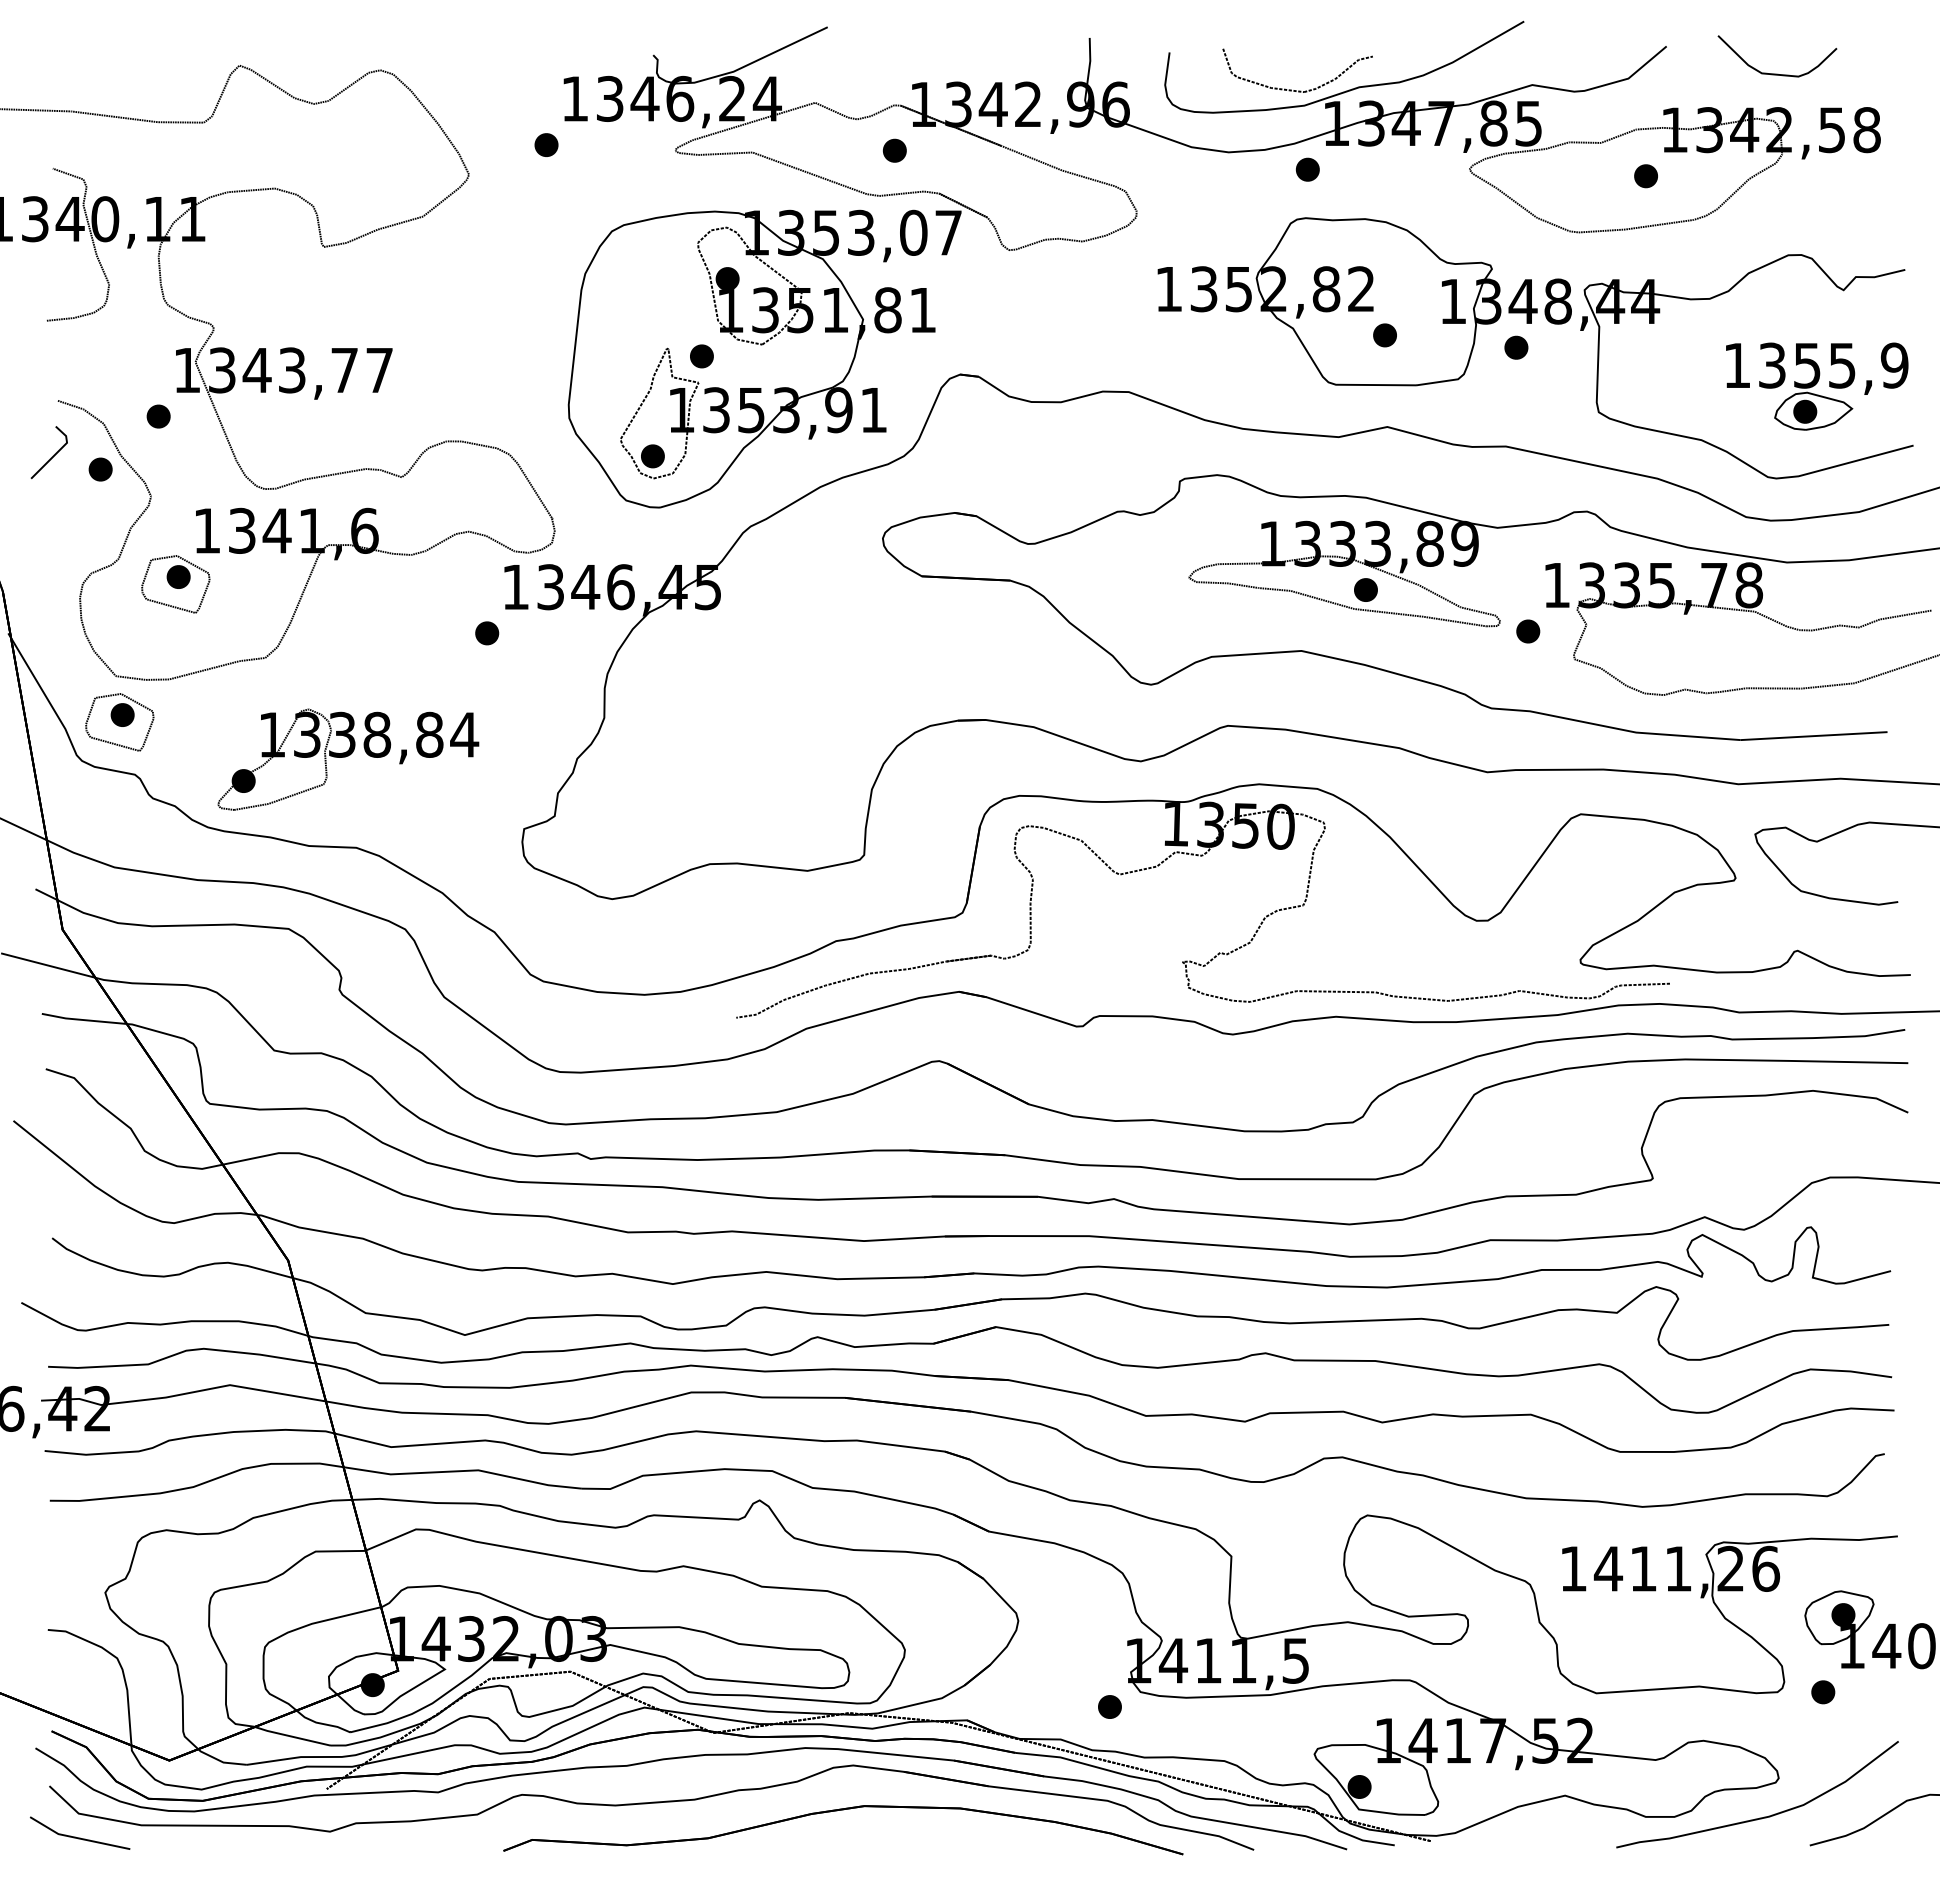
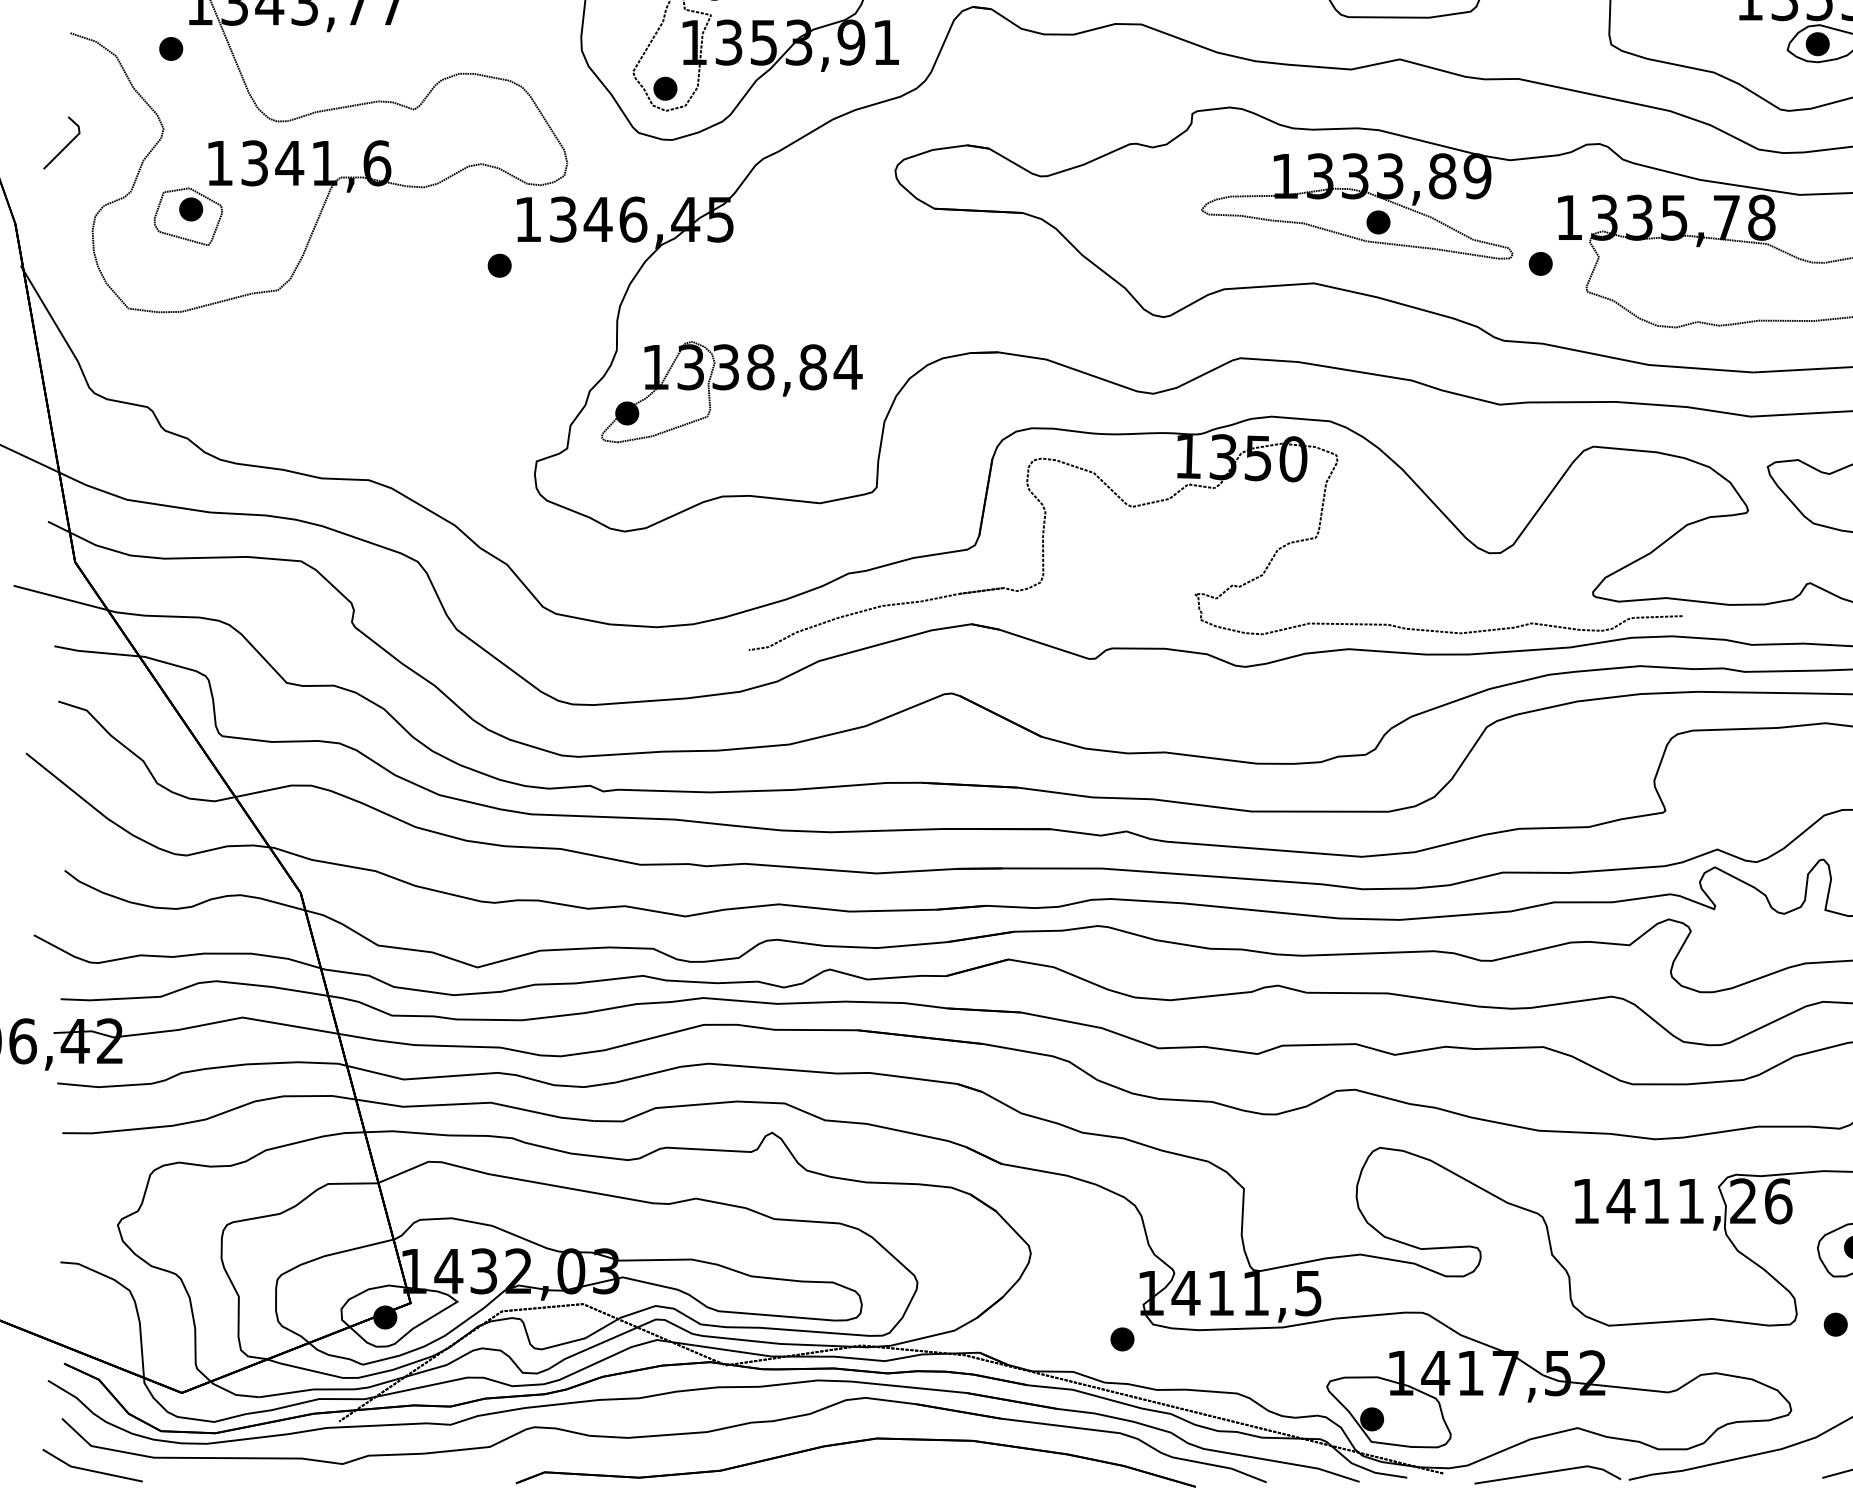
line: (52, 456) -> (65, 146), moved
part: (100, 469) -> (113, 101), removed
part: (119, 722) -> (132, 354), removed
part: (348, 759) -> (732, 391), moved
line: (1535, 1840) -> (1548, 1472), added

